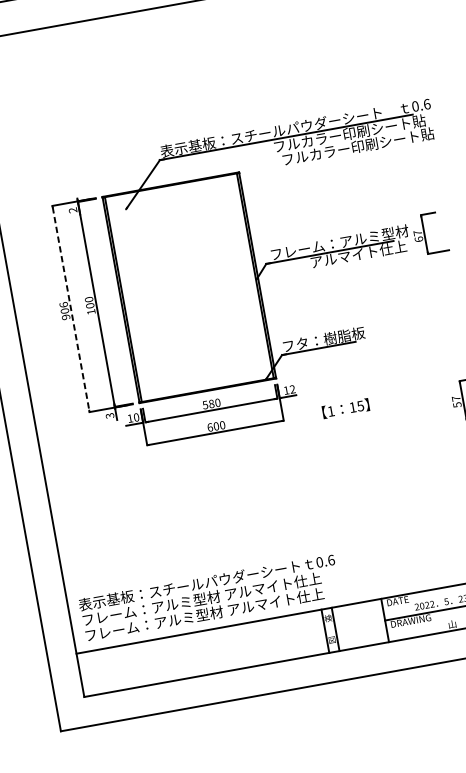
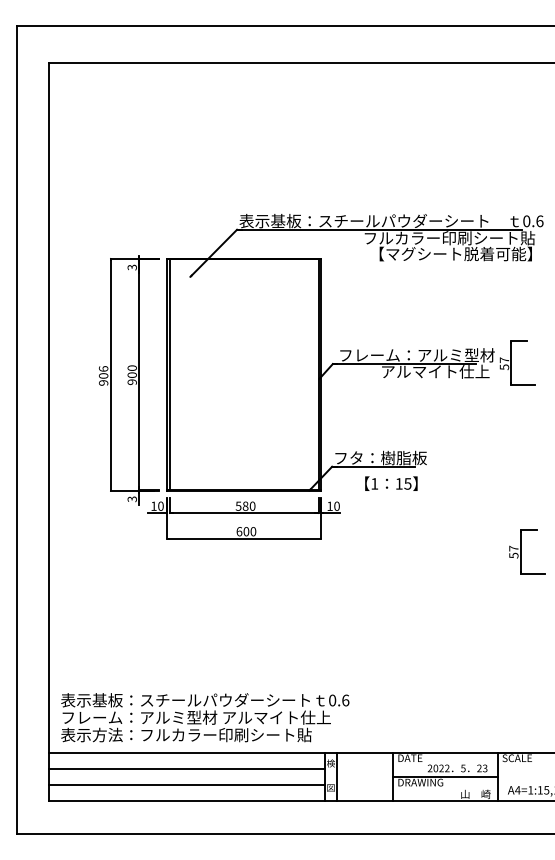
text: (358, 146) -> (456, 253), フルカラー印刷シート貼 -> 【マグシート脱着可能】
text: (73, 210) -> (132, 267), 2 -> 3
text: (418, 238) -> (504, 366), 67 -> 57
line: (70, 308) -> (110, 374), dashed -> solid
text: (90, 312) -> (131, 382), 100 -> 900
text: (292, 388) -> (336, 505), 12 -> 10
text: (345, 408) -> (391, 483), moved
text: (203, 614) -> (195, 734), フレーム：アルミ型材 アルマイト仕上 -> 表示方法：フルカラー印刷シート貼
line: (201, 645) -> (186, 768), added
line: (203, 661) -> (186, 785), added

